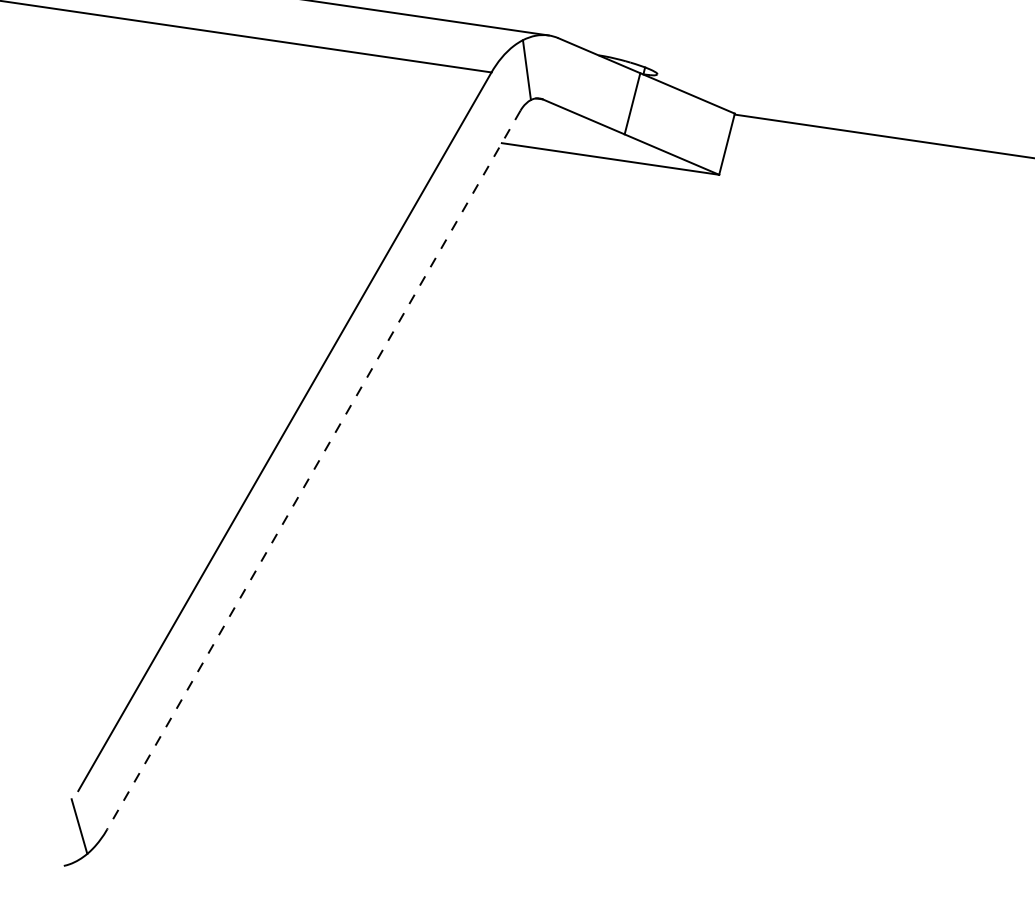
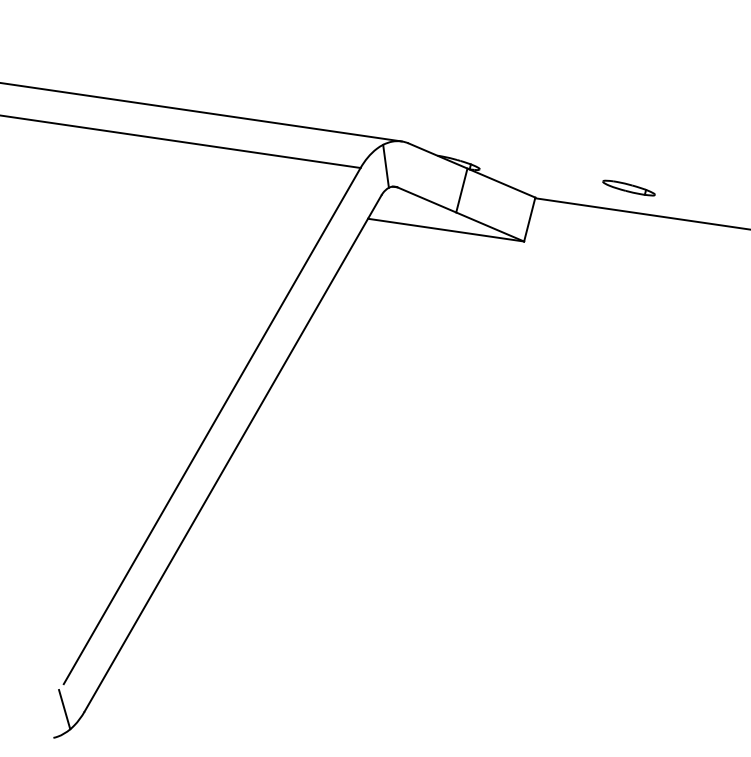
part: (864, 99) -> (628, 187), added
line: (313, 469) -> (232, 453), dashed -> solid

